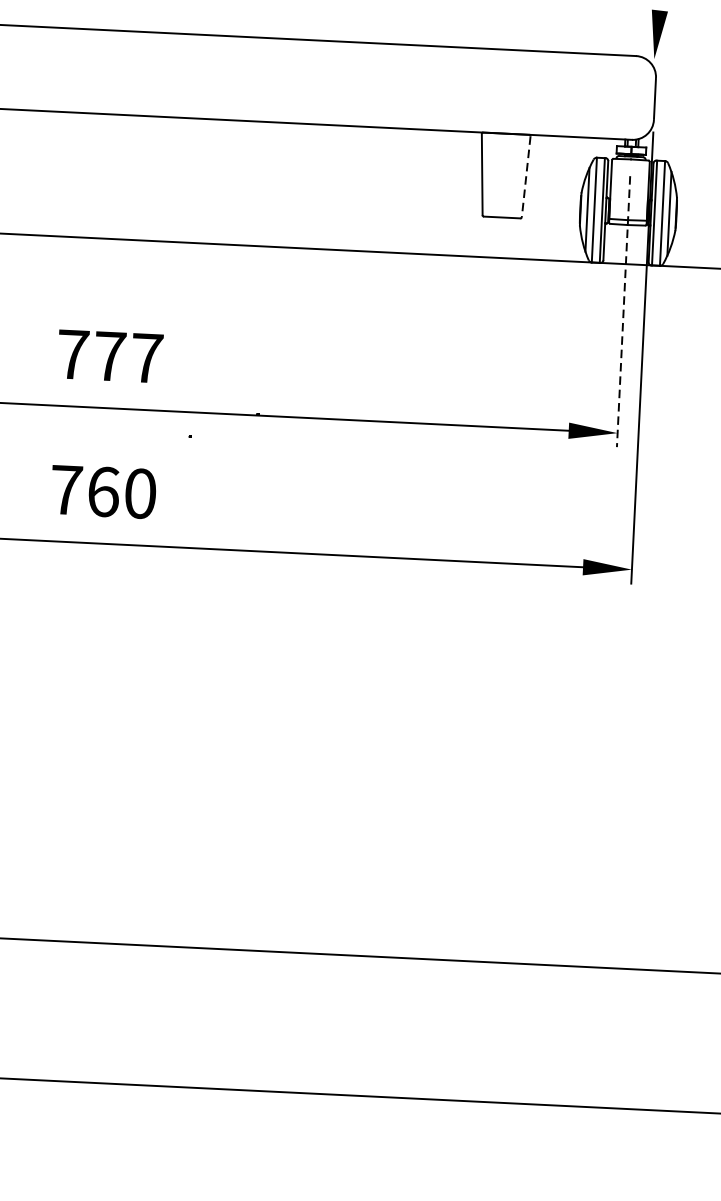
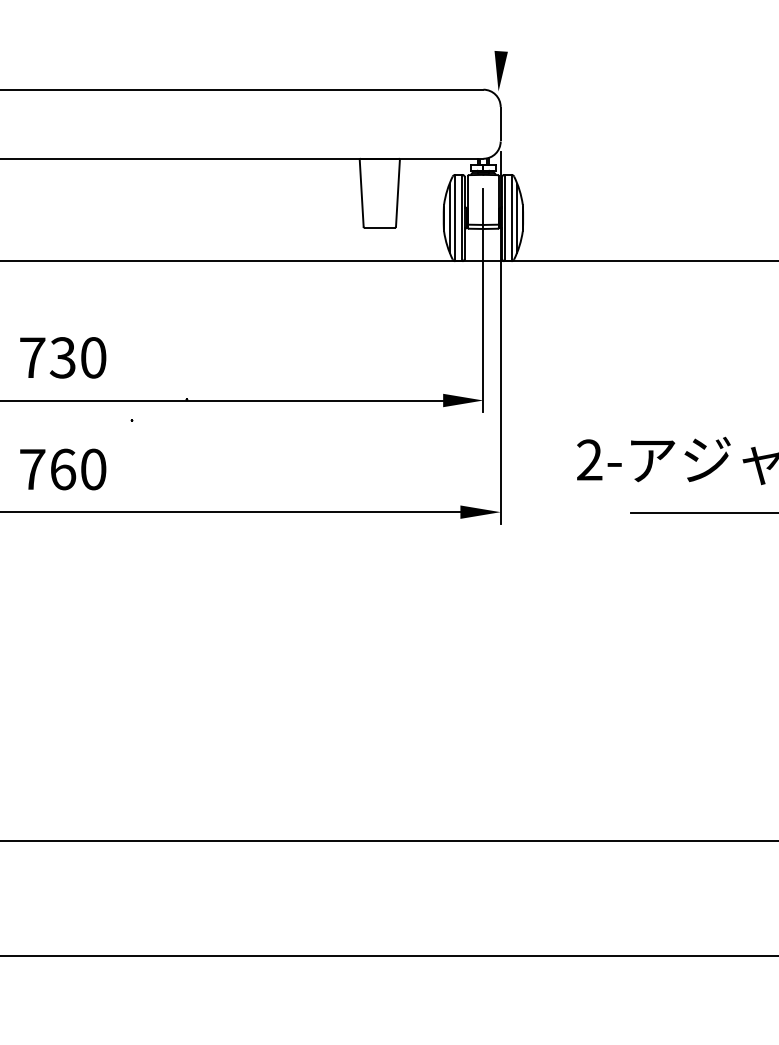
line: (525, 176) -> (397, 193), dashed -> solid
line: (623, 311) -> (483, 300), dashed -> solid
text: (127, 356) -> (77, 357), 777 -> 730

